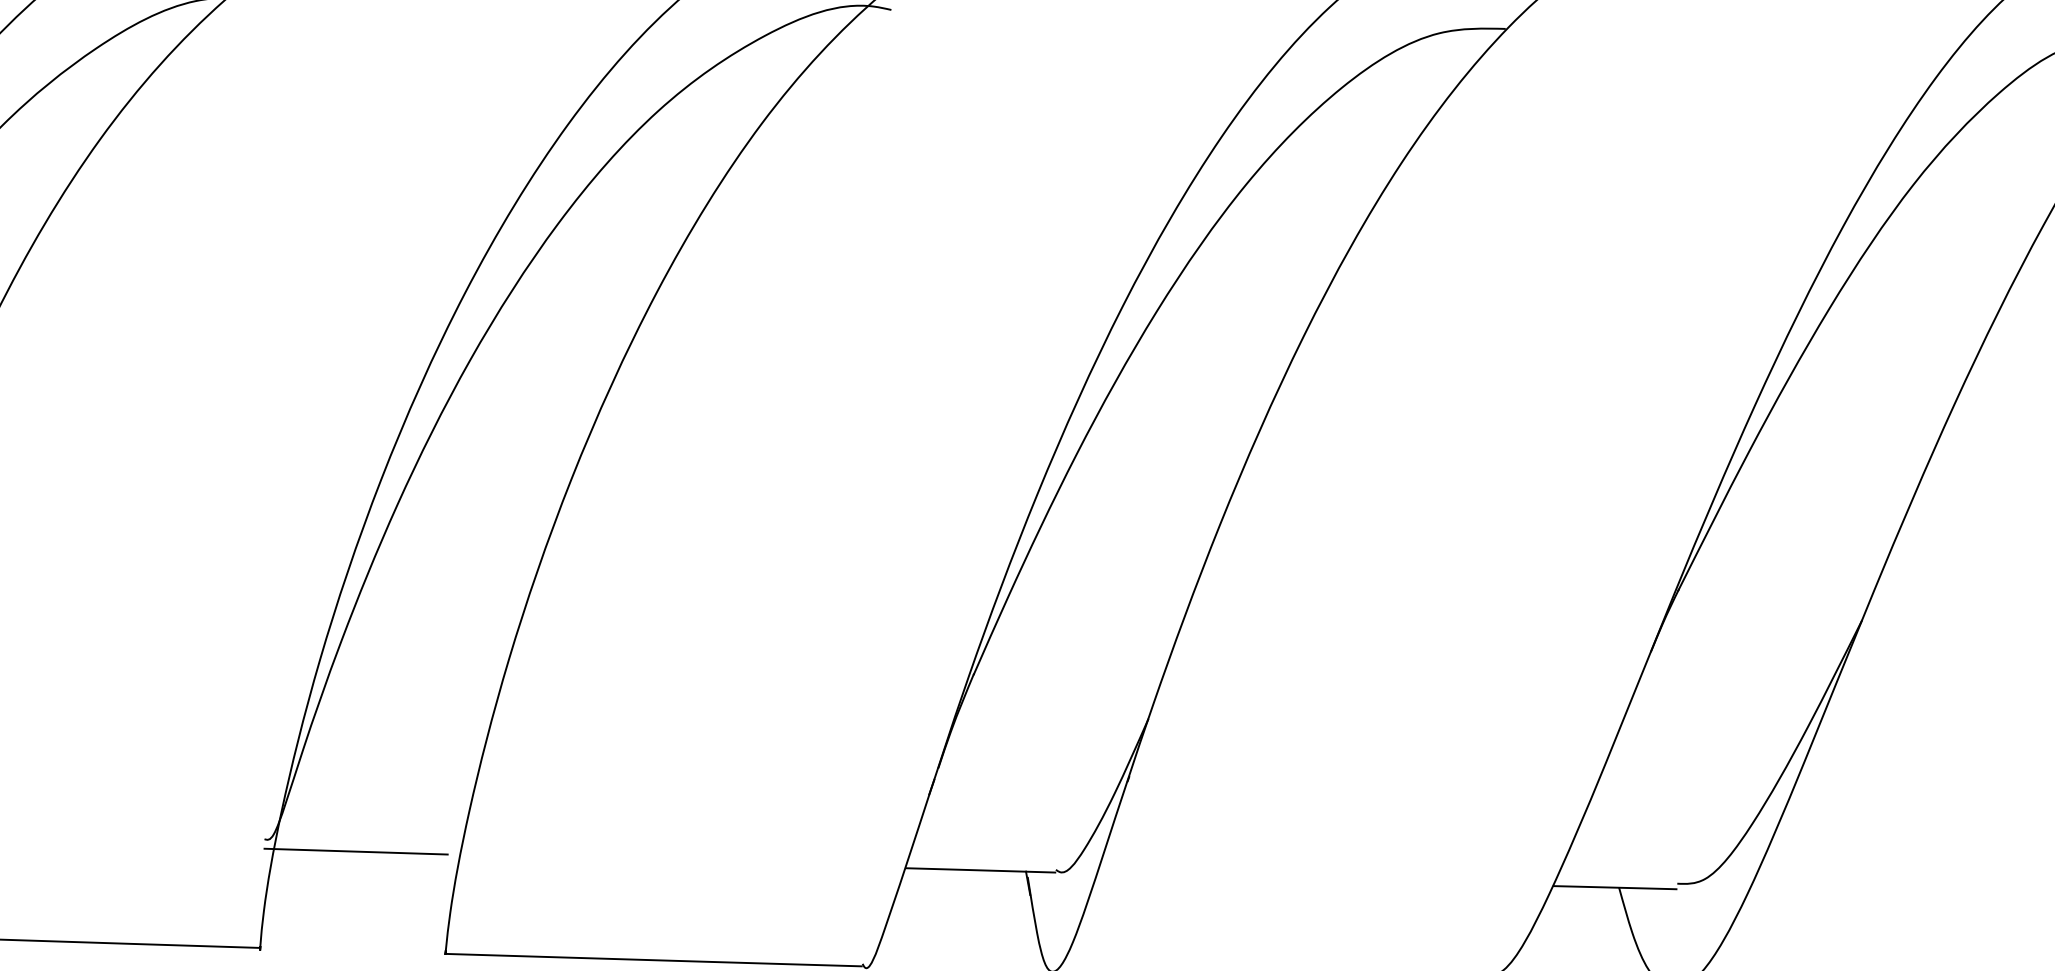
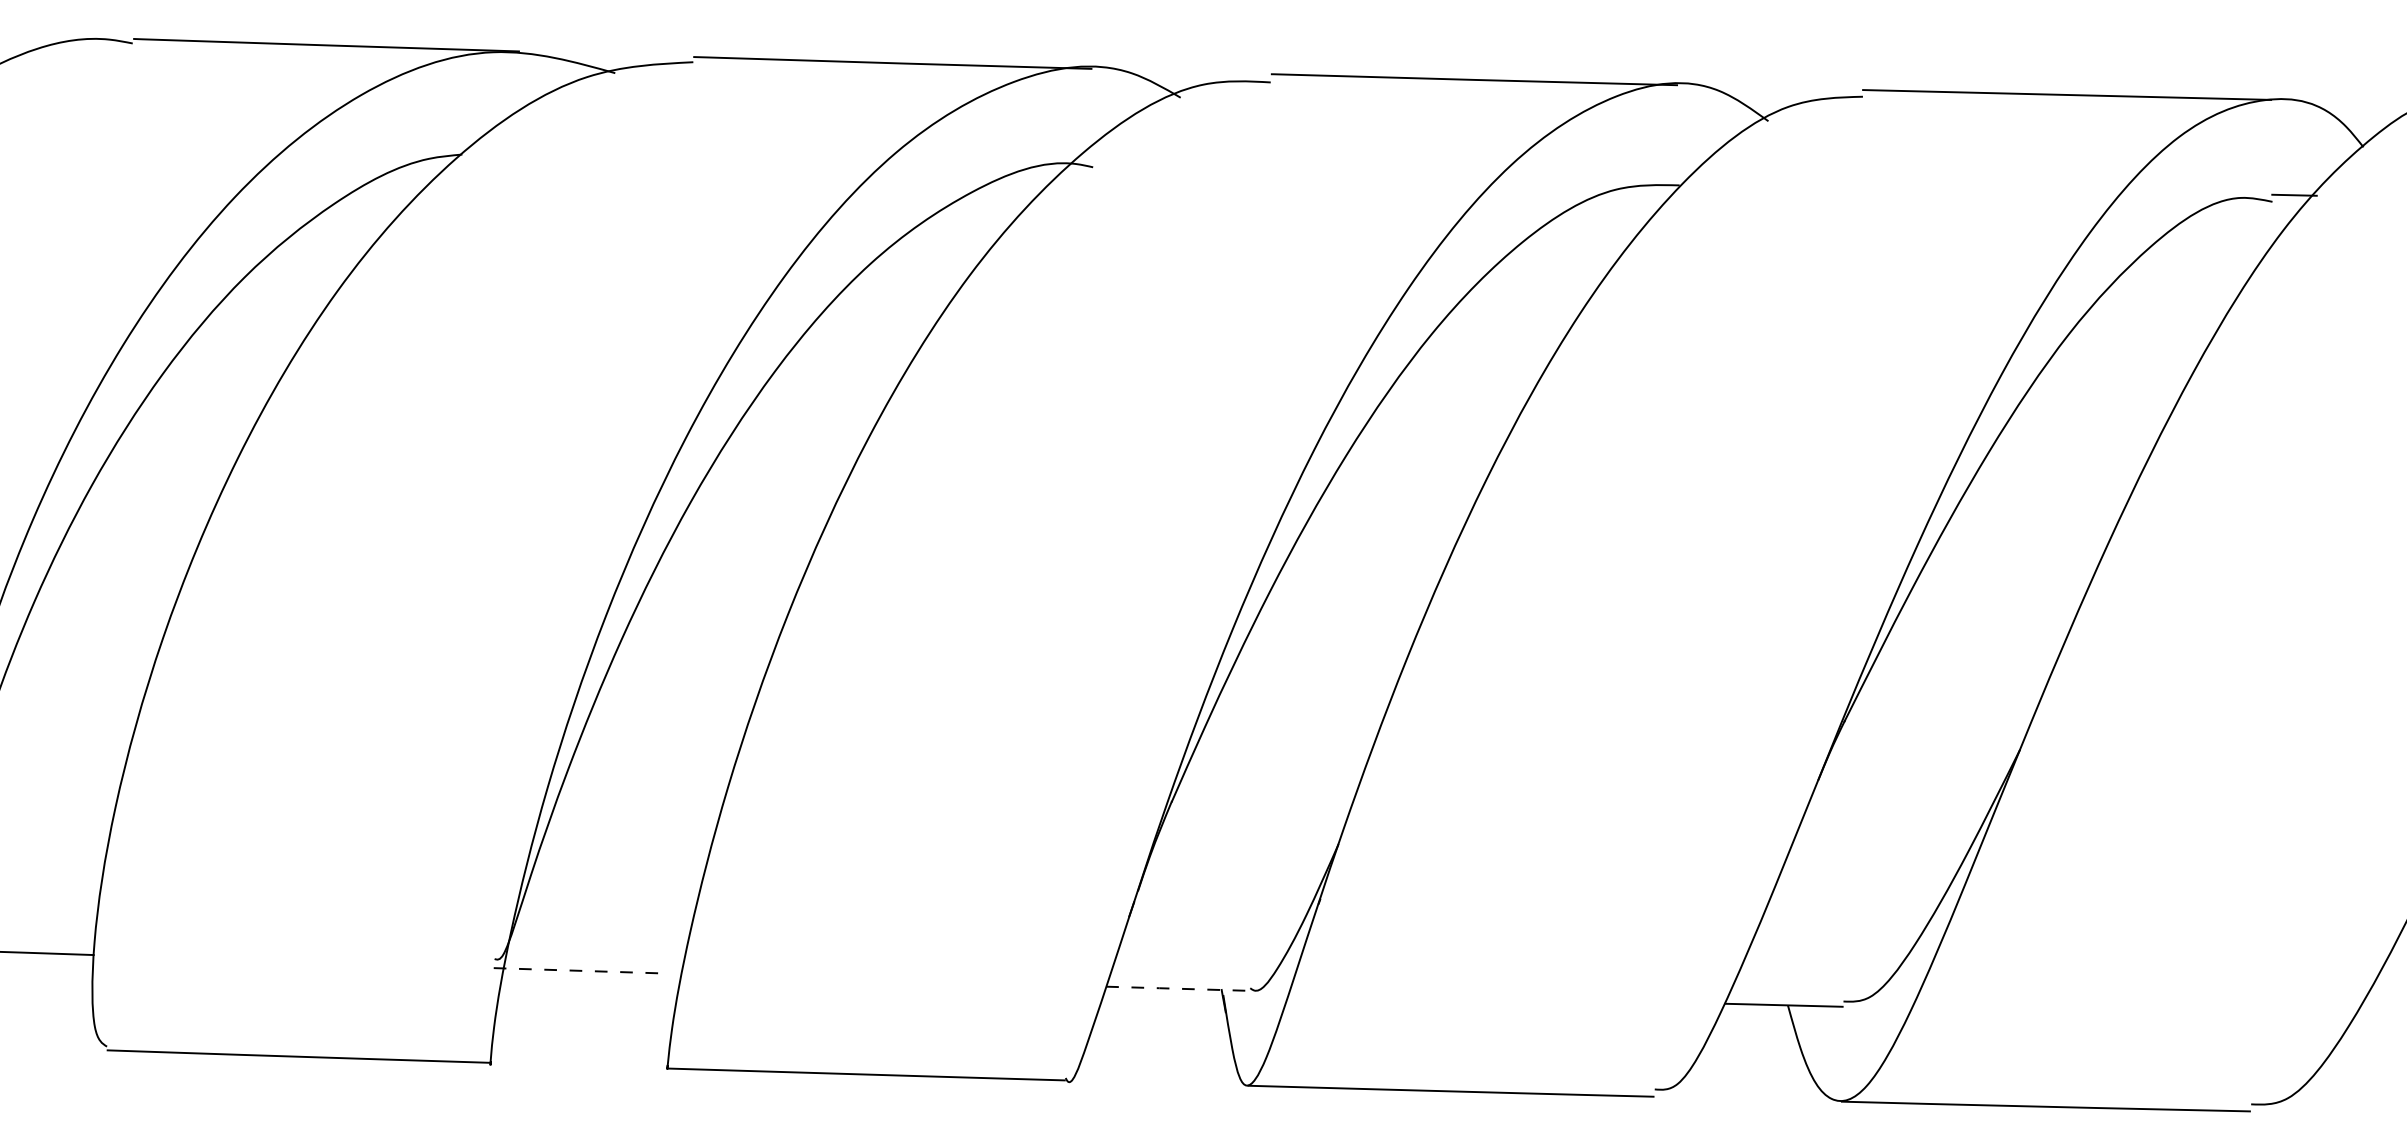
line: (356, 851) -> (582, 970), solid -> dashed
line: (980, 870) -> (1178, 988), solid -> dashed

